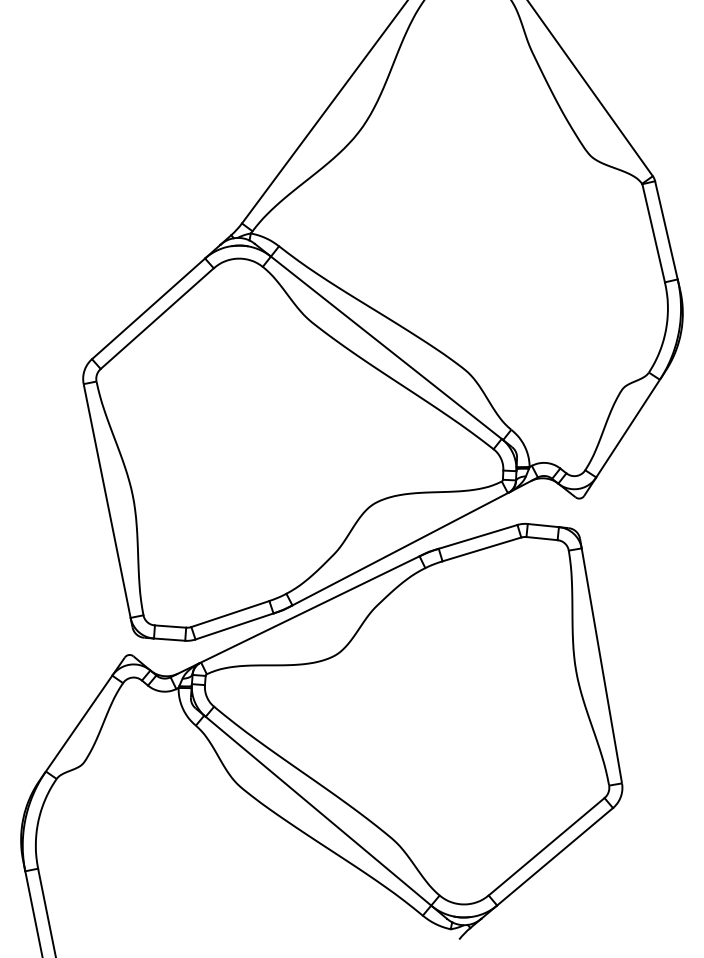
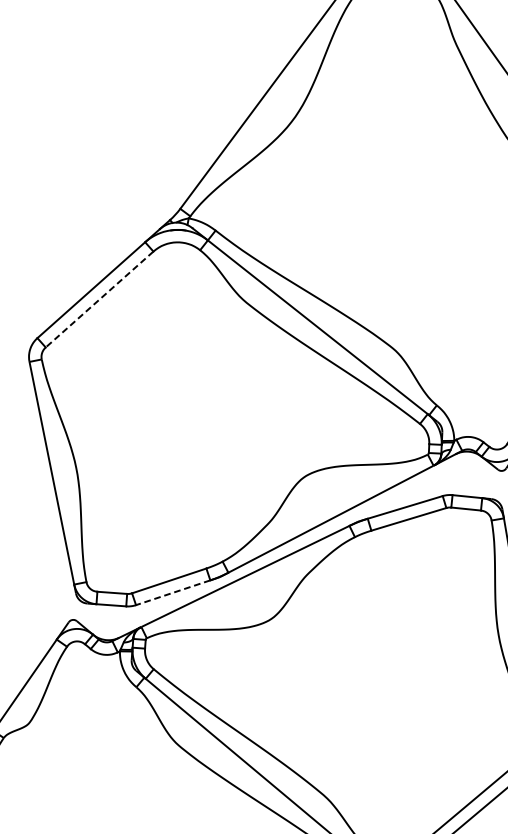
line: (157, 318) -> (99, 299), solid -> dashed
line: (234, 626) -> (173, 592), solid -> dashed

